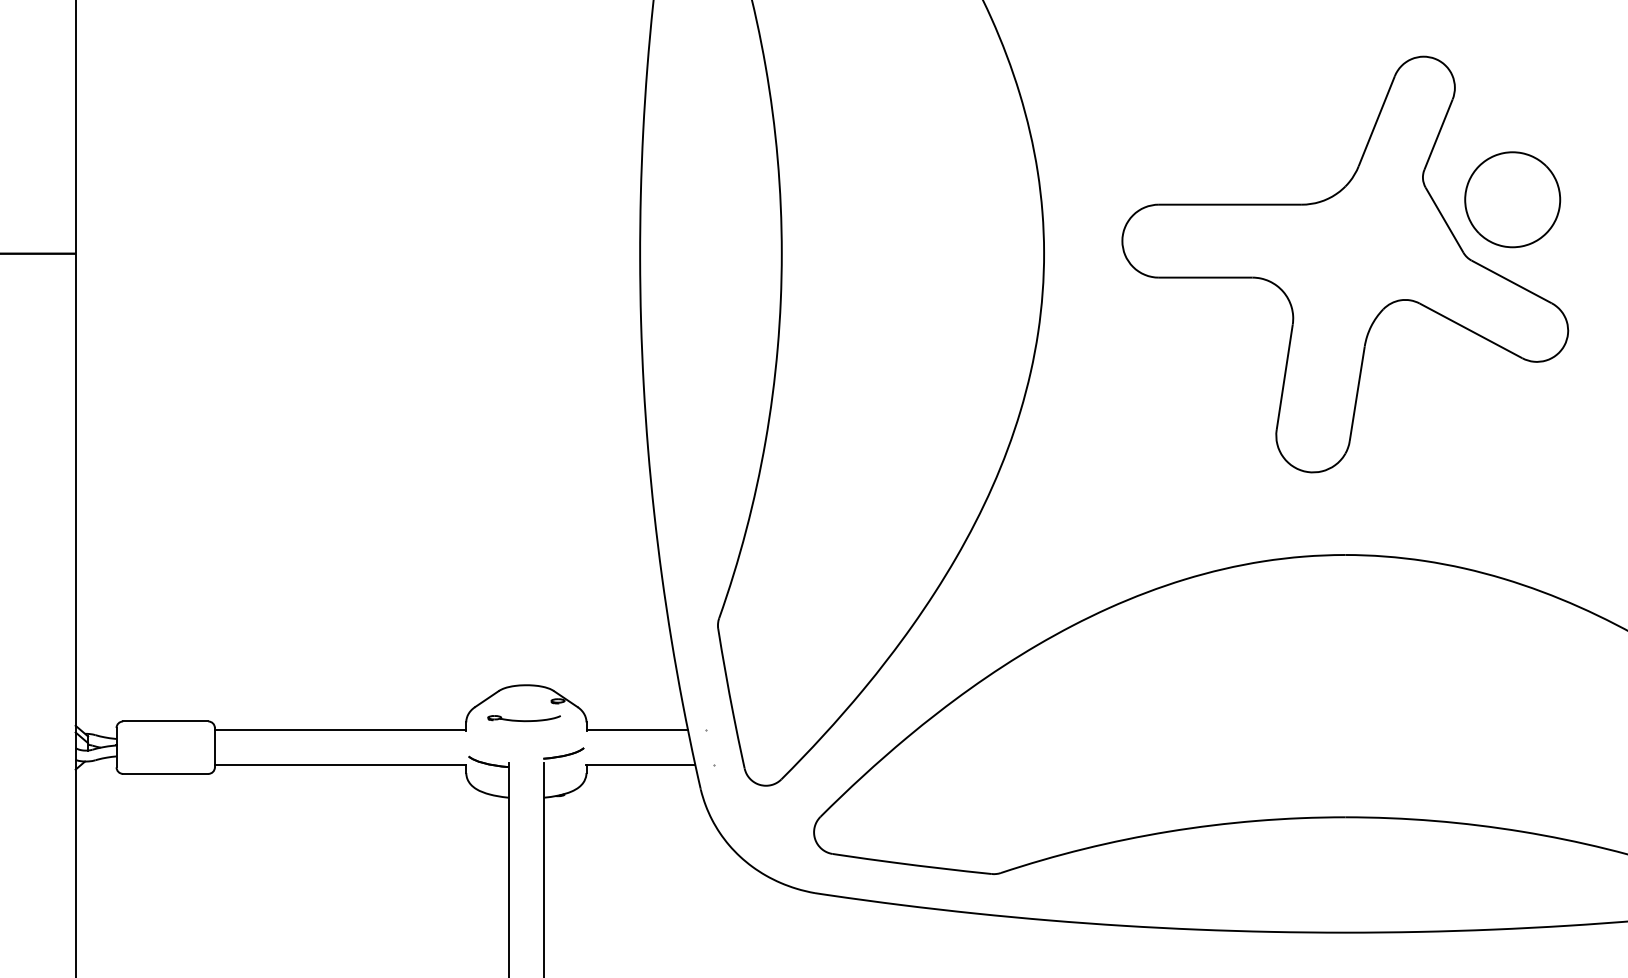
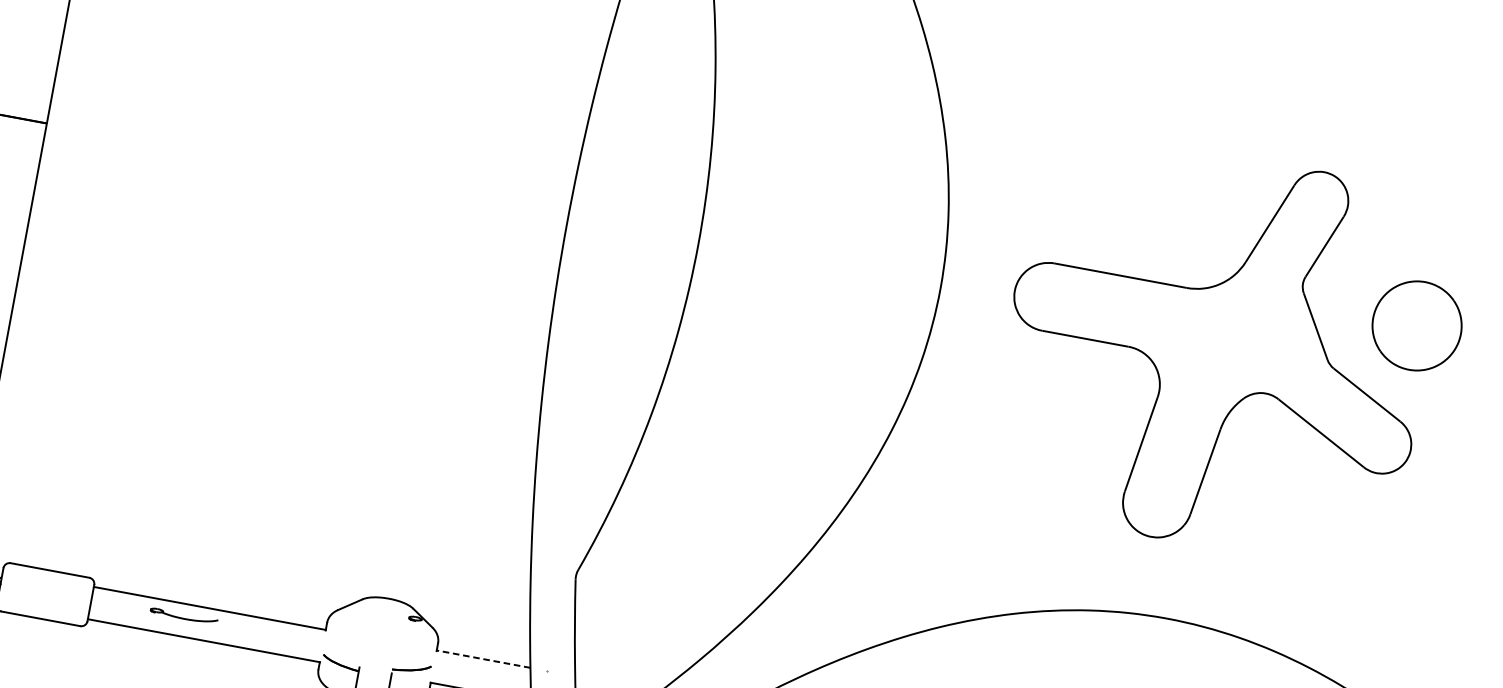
part: (1512, 199) -> (1416, 325), moved
part: (523, 718) -> (183, 616), moved
line: (637, 730) -> (483, 659), solid -> dashed

